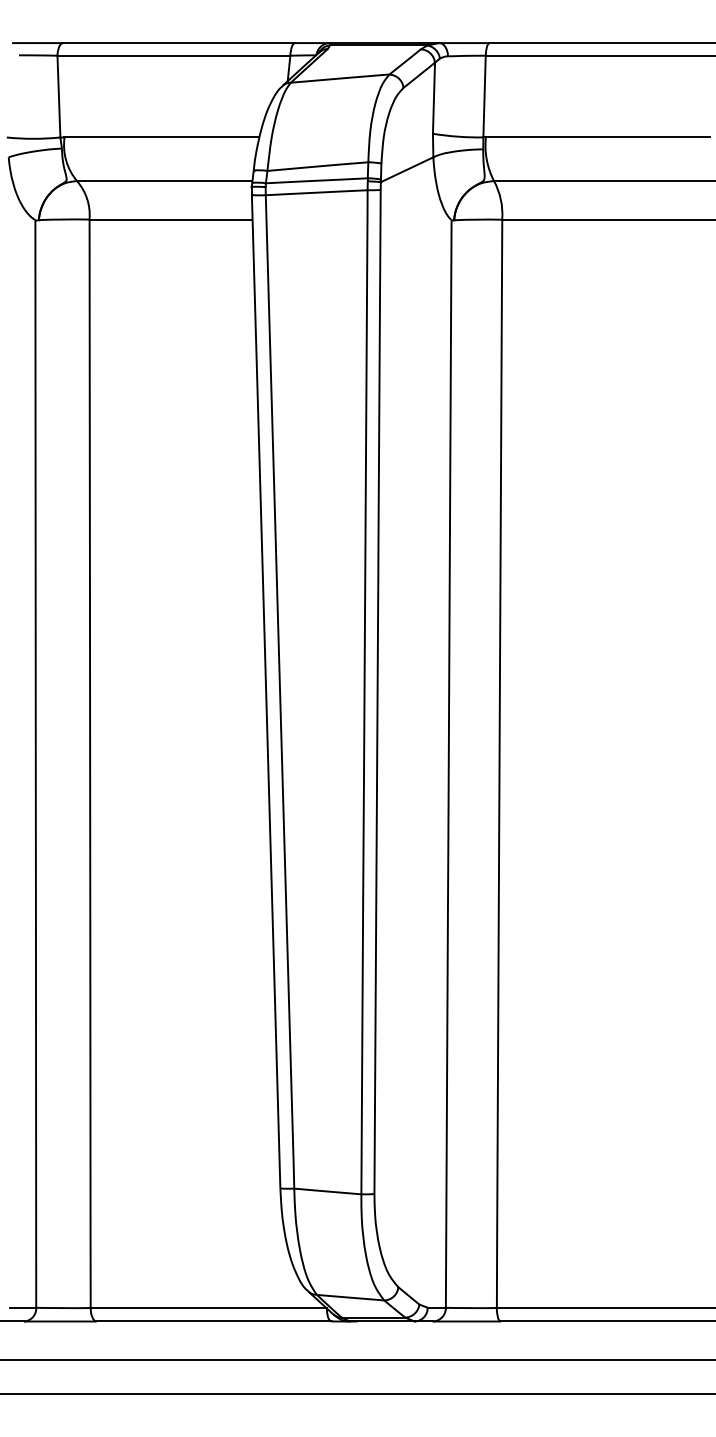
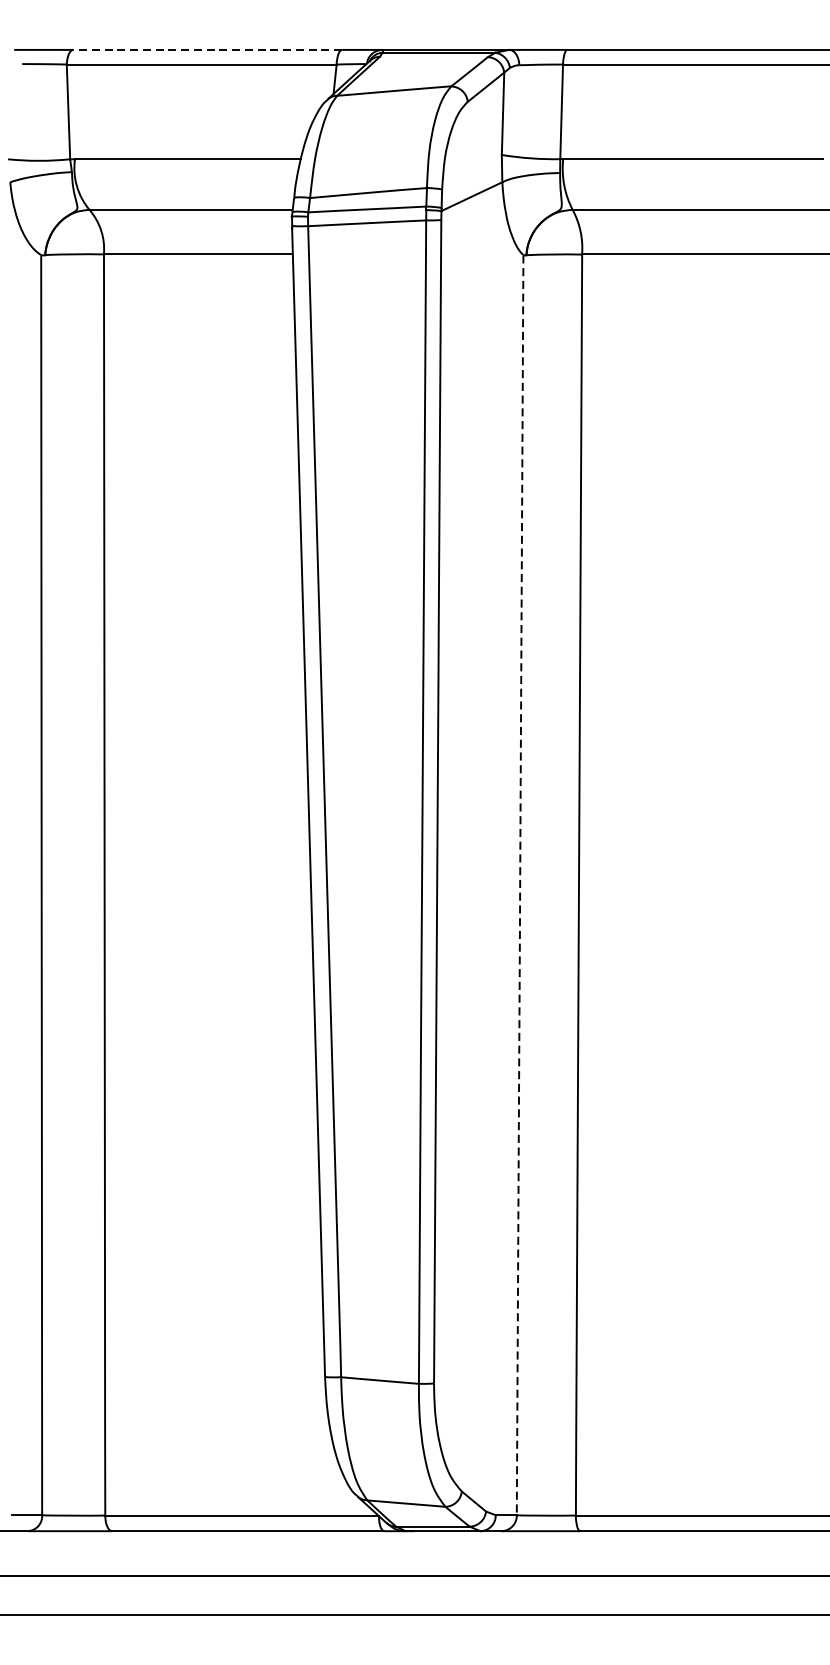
line: (179, 43) -> (208, 50), solid -> dashed
line: (448, 765) -> (519, 886), solid -> dashed

